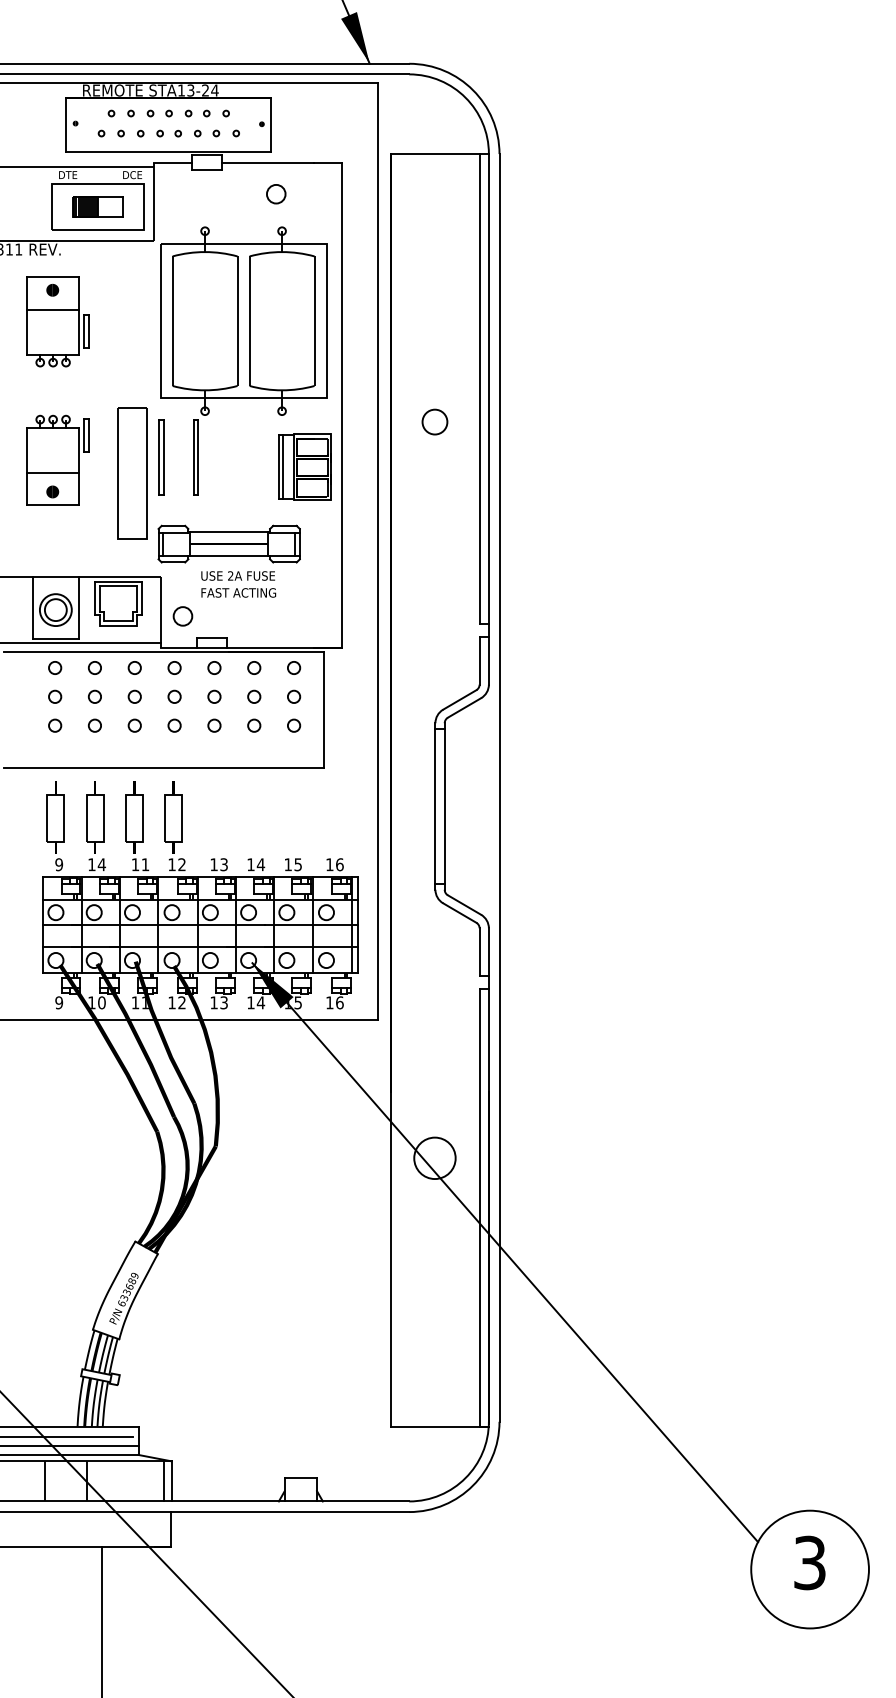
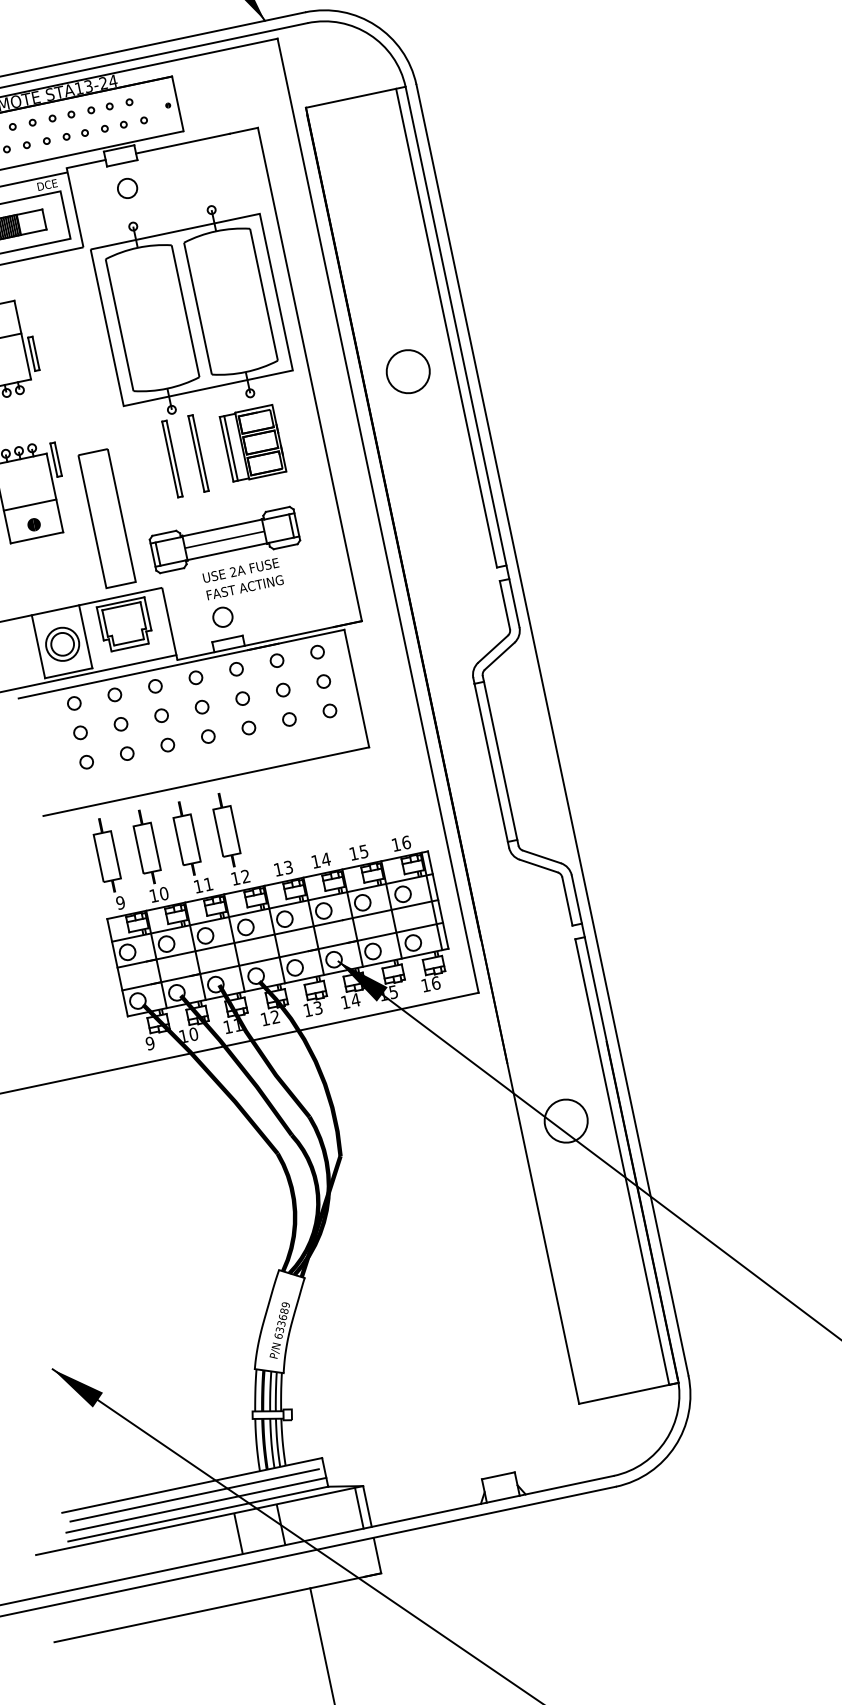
circle: (276, 194) -> (127, 188), moved
circle: (434, 421) -> (407, 371), size x1.67
part: (161, 457) -> (198, 453), moved
part: (304, 466) -> (252, 443), moved
part: (132, 473) -> (106, 518), moved
circle: (182, 616) -> (222, 617), moved
text: (101, 864) -> (163, 893), 14 -> 10

